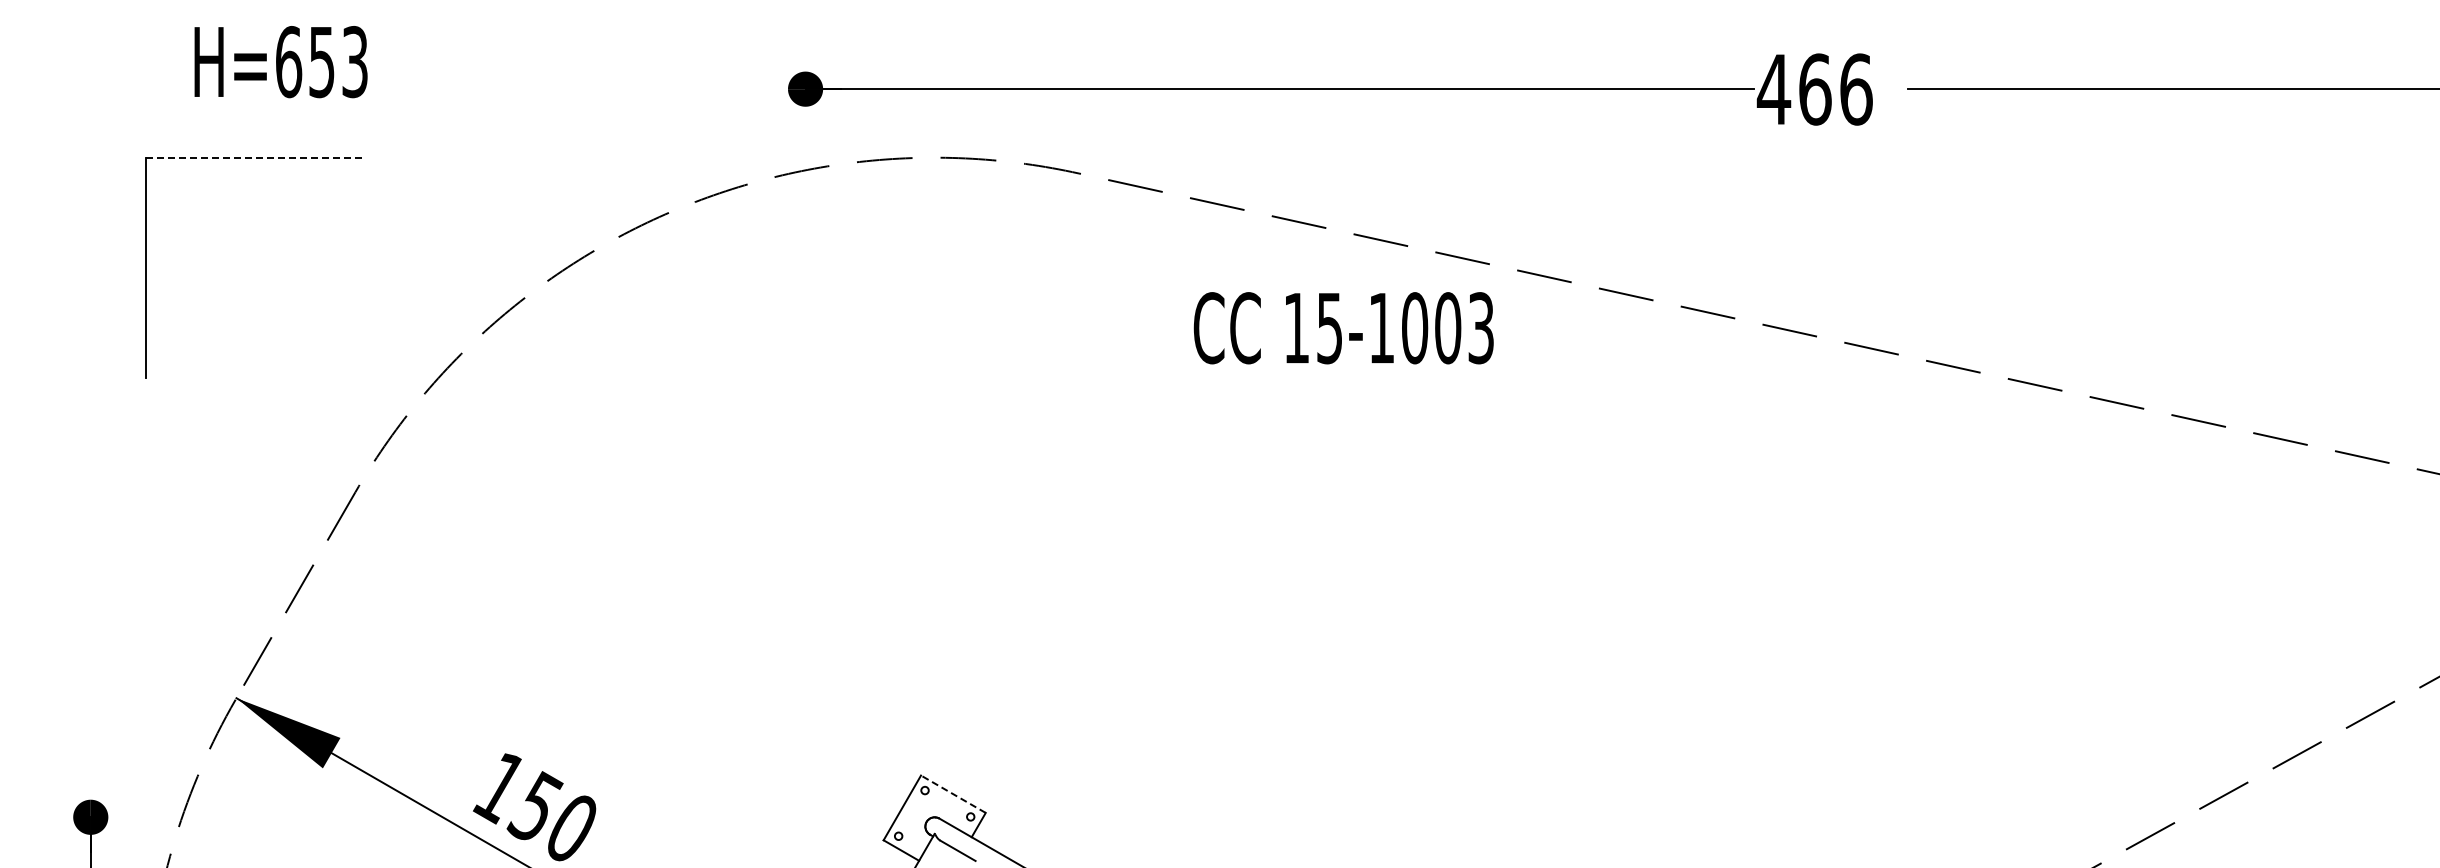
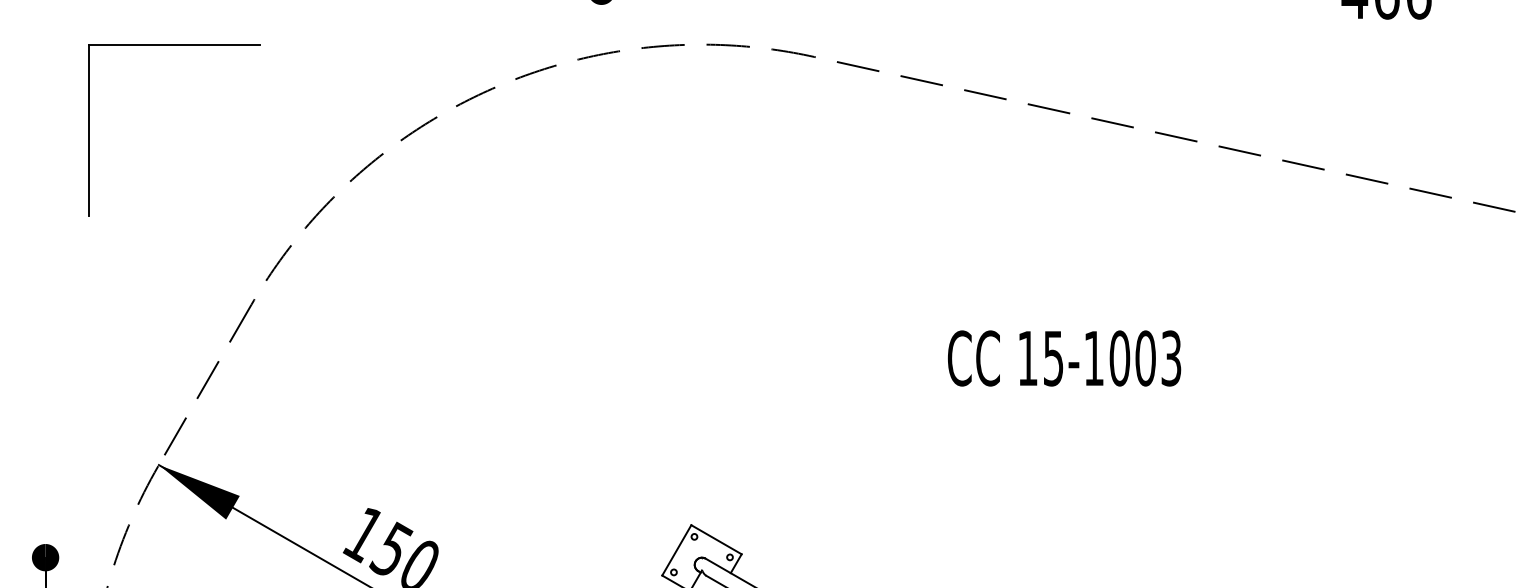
line: (255, 157) -> (173, 44), dashed -> solid
text: (1343, 328) -> (1064, 358), moved
line: (952, 793) -> (715, 539), dashed -> solid

